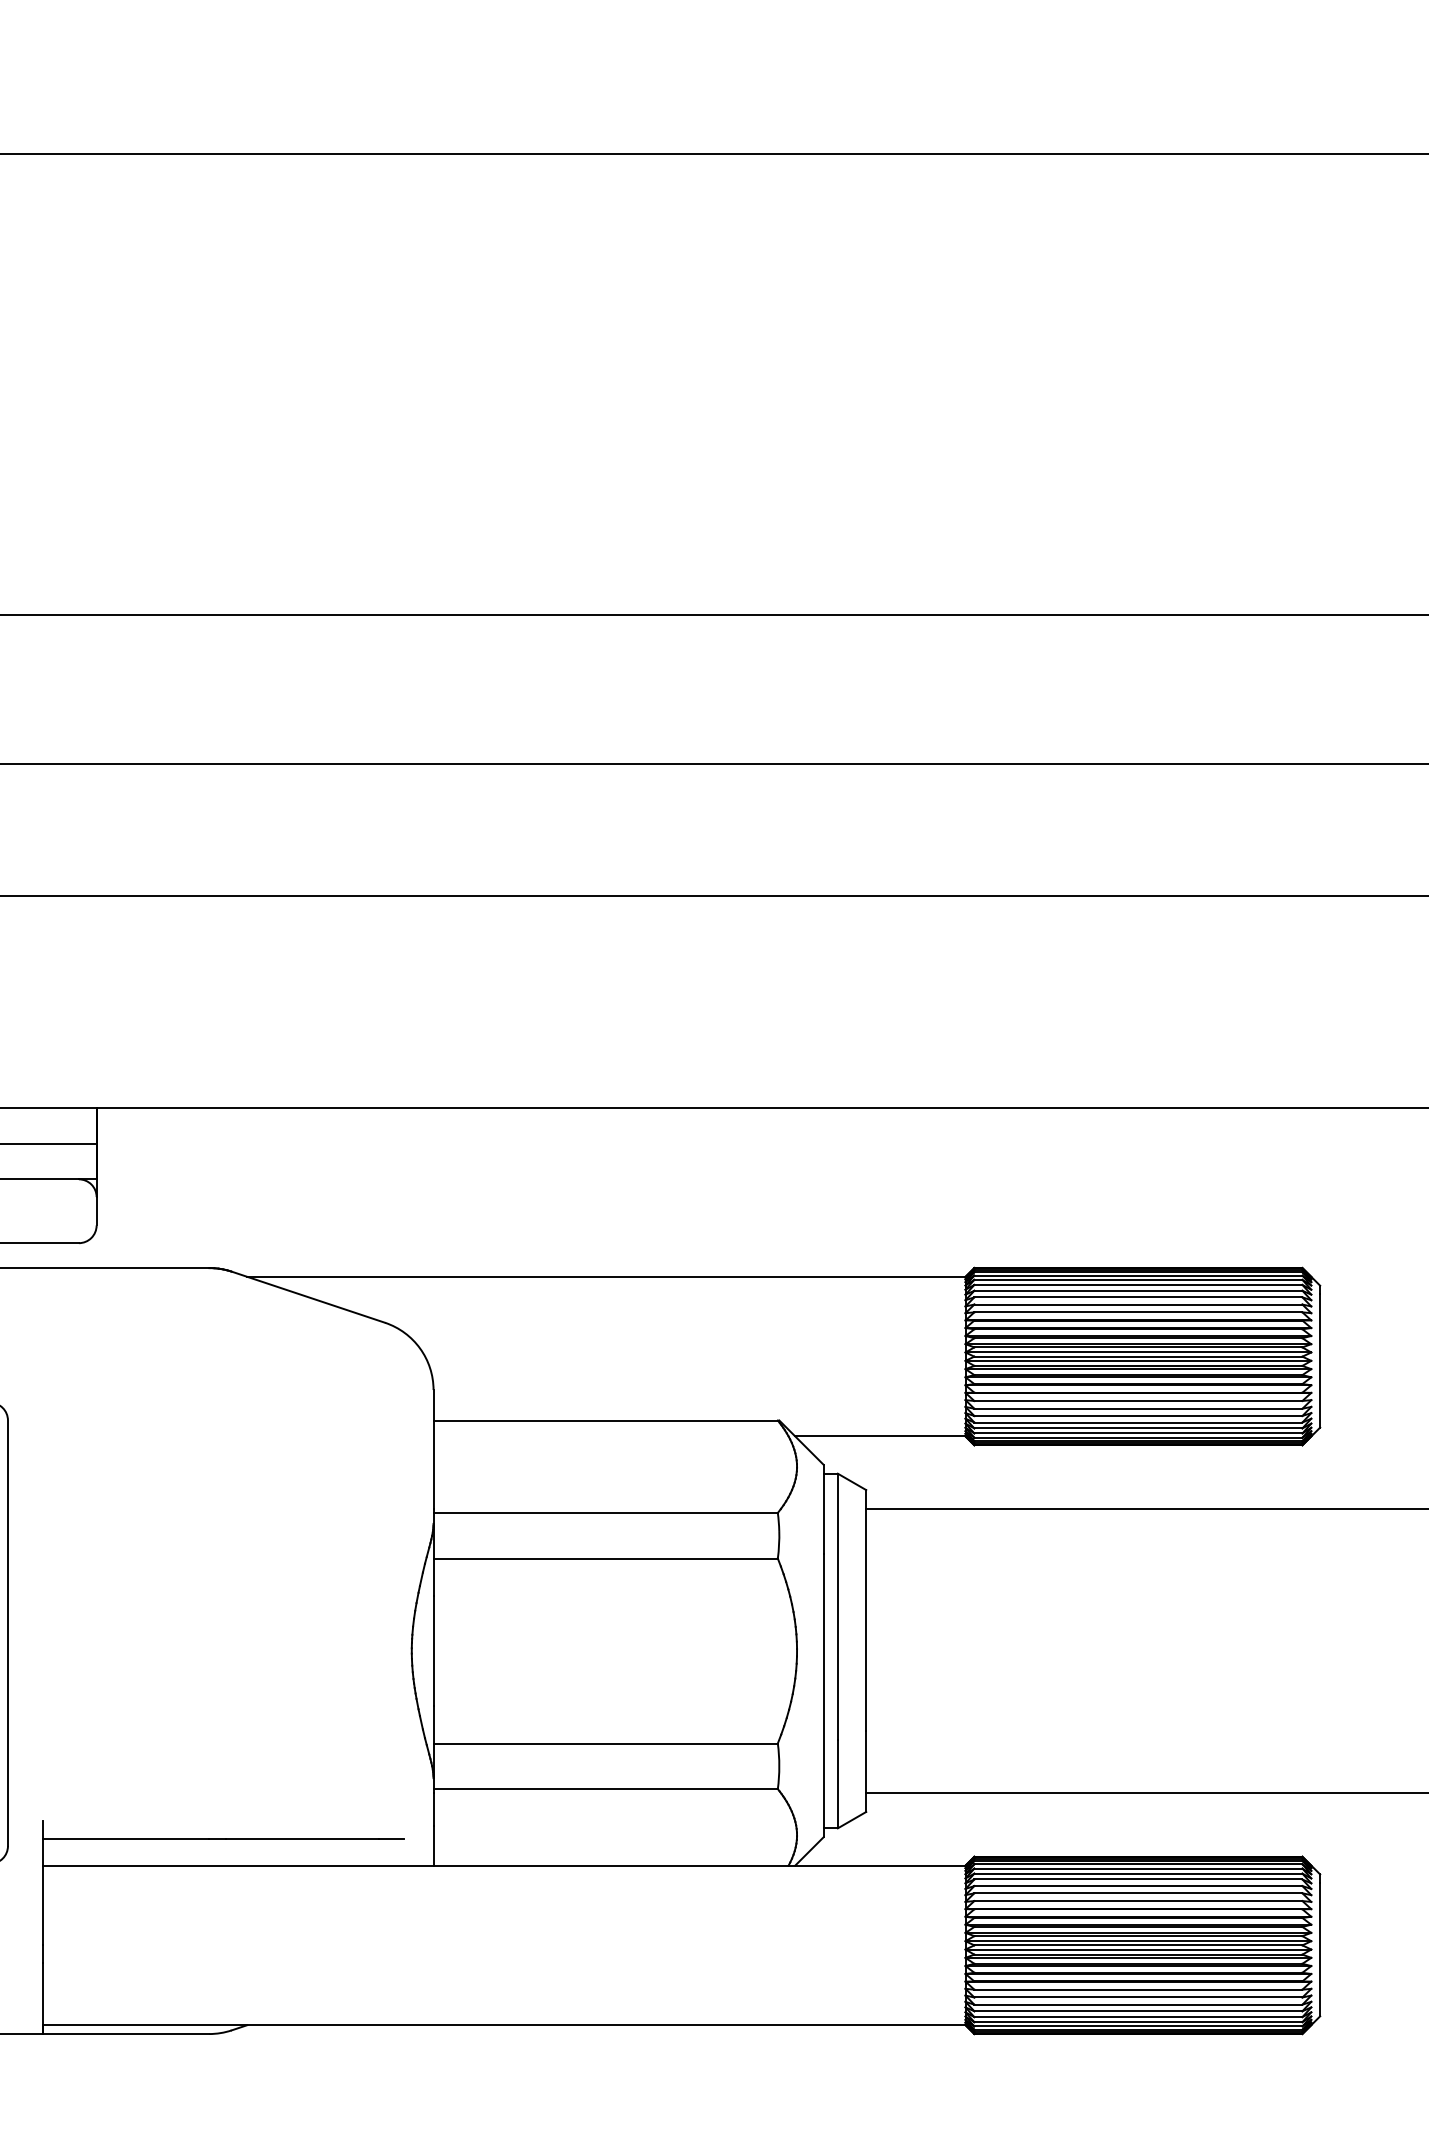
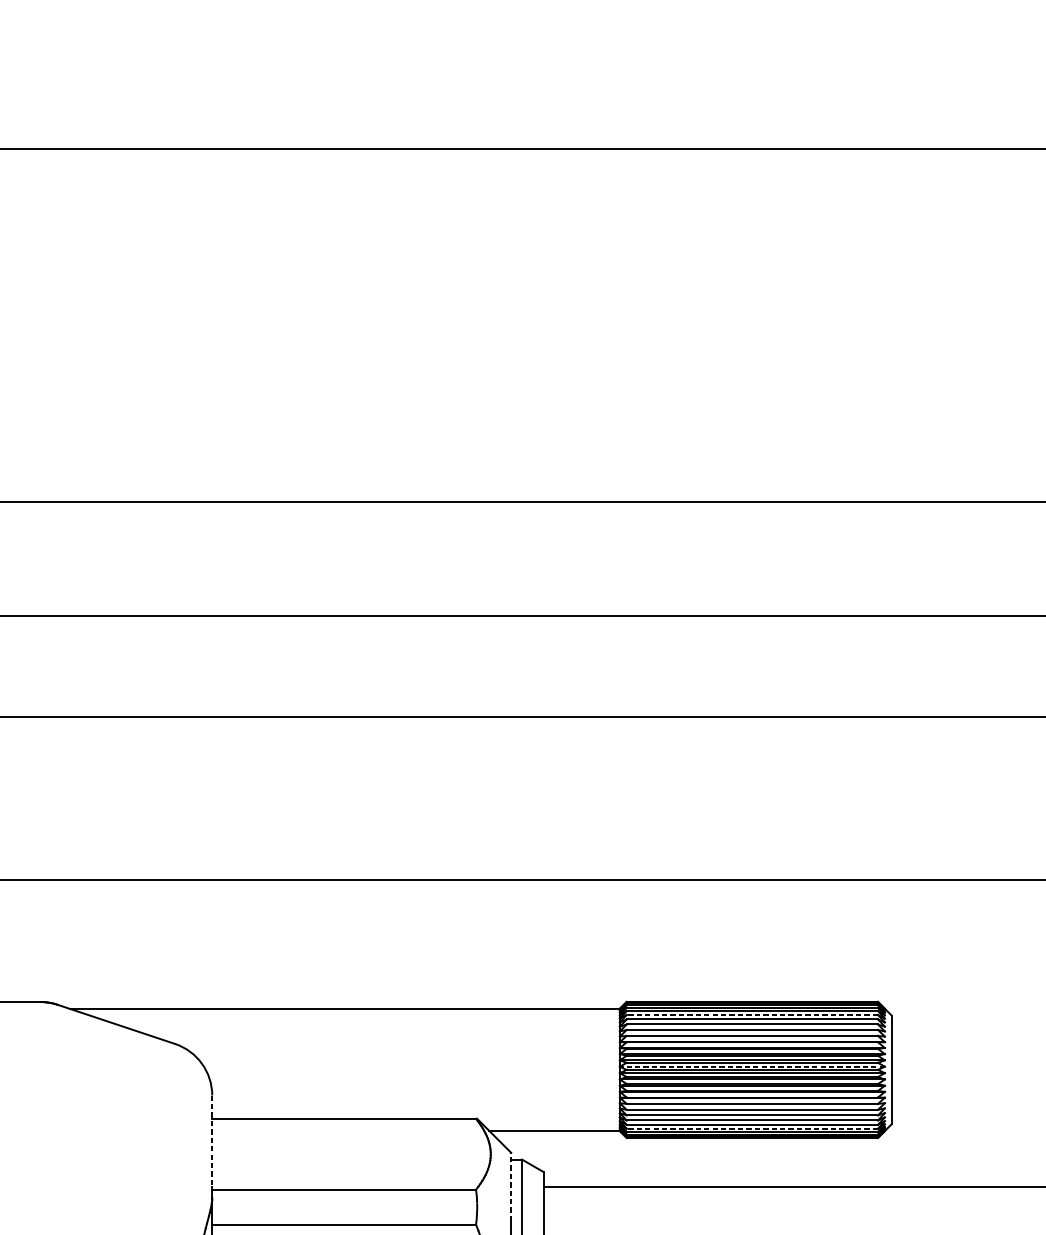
line: (1137, 1284) -> (751, 1014), solid -> dashed
line: (1138, 1352) -> (752, 1066), solid -> dashed
line: (1137, 1433) -> (751, 1128), solid -> dashed
line: (433, 1449) -> (212, 1141), solid -> dashed
line: (823, 1509) -> (511, 1187), solid -> dashed

